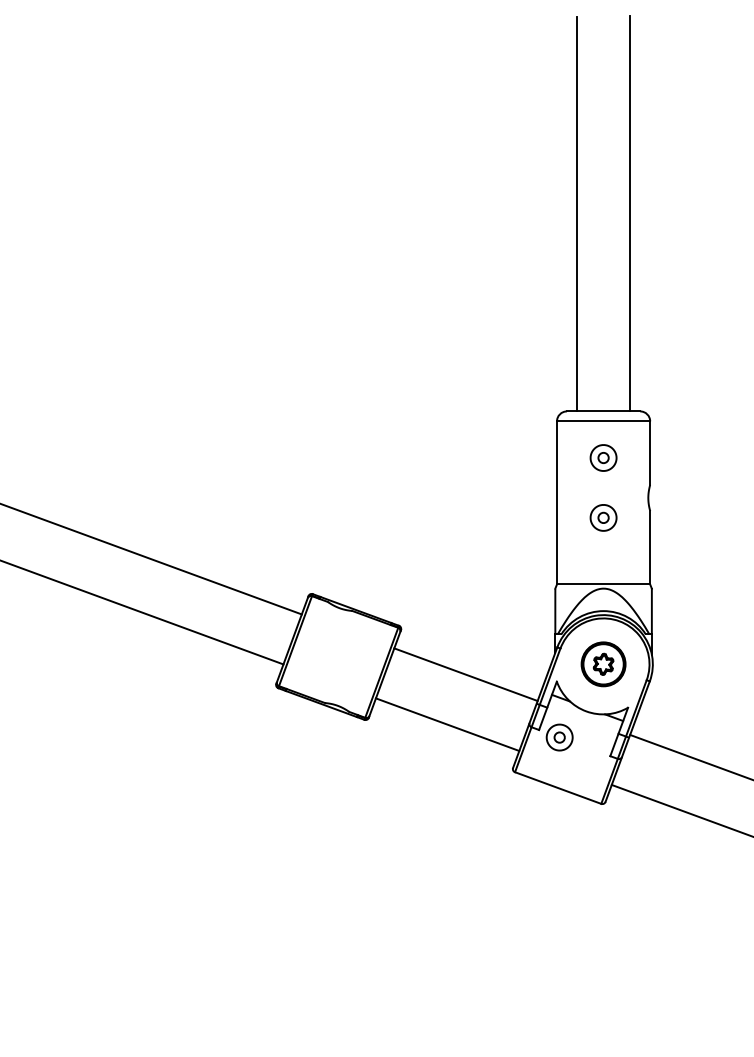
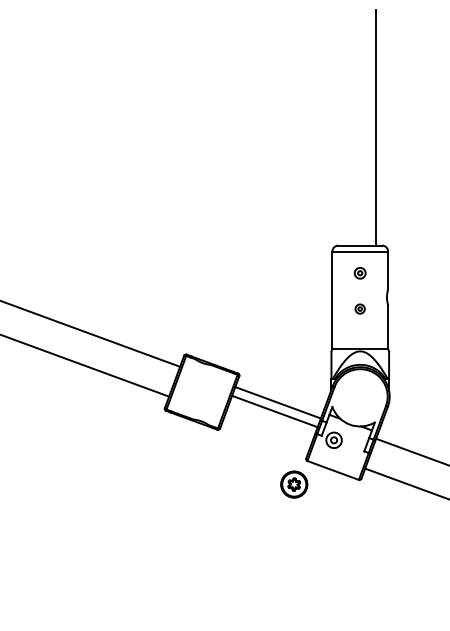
line: (577, 213) -> (344, 127), removed
part: (602, 456) -> (359, 272), size x0.7
part: (602, 516) -> (359, 308), size x0.6
part: (603, 664) -> (294, 484), moved
line: (446, 724) -> (274, 411), moved

